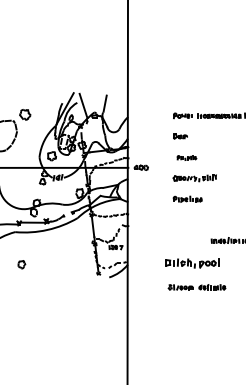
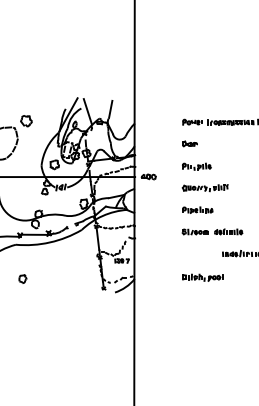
part: (186, 157) -> (196, 166), size x1.43
part: (192, 263) -> (202, 277), size x0.71
part: (197, 286) -> (212, 231), moved

